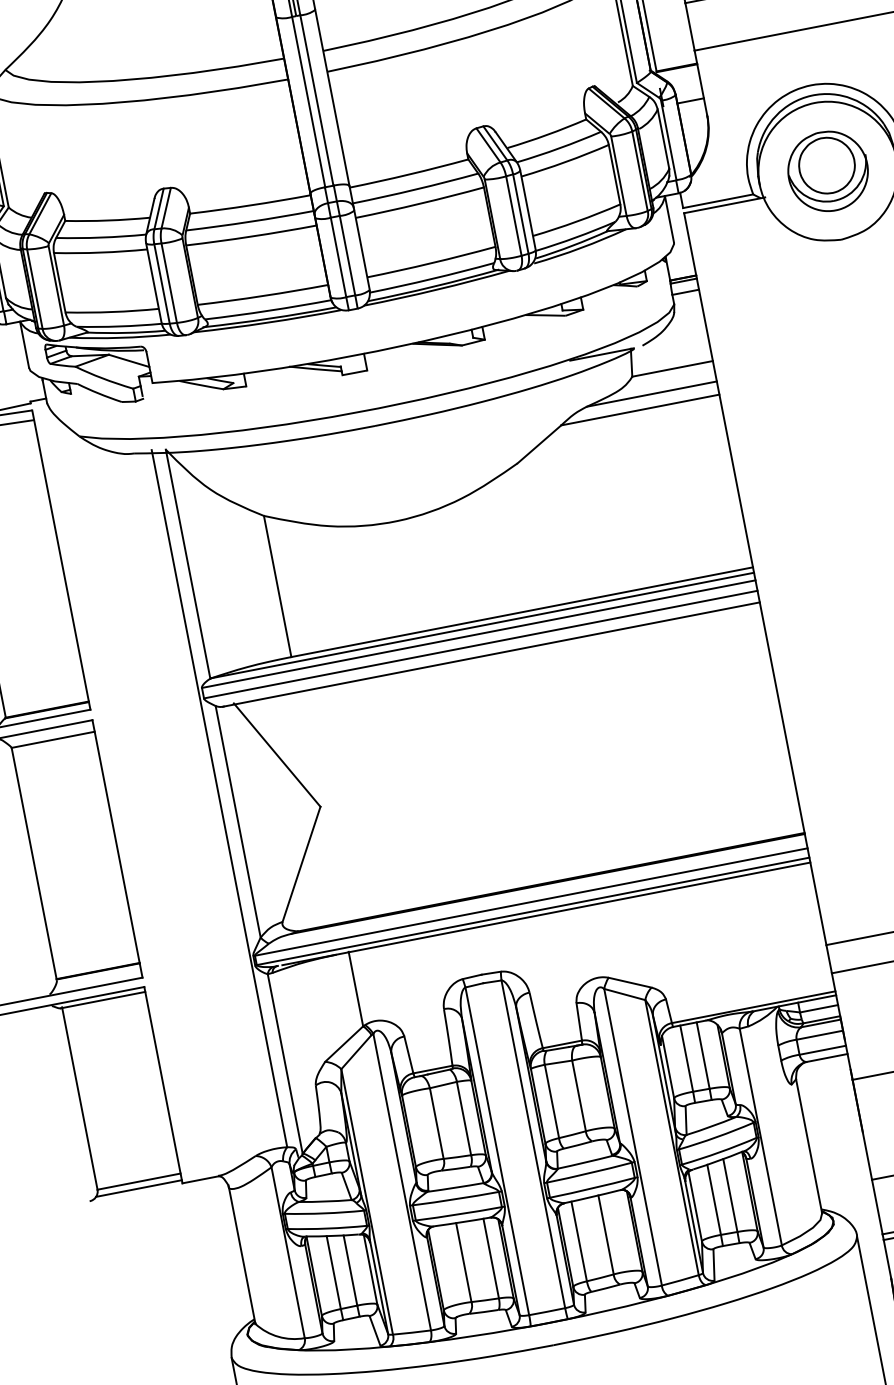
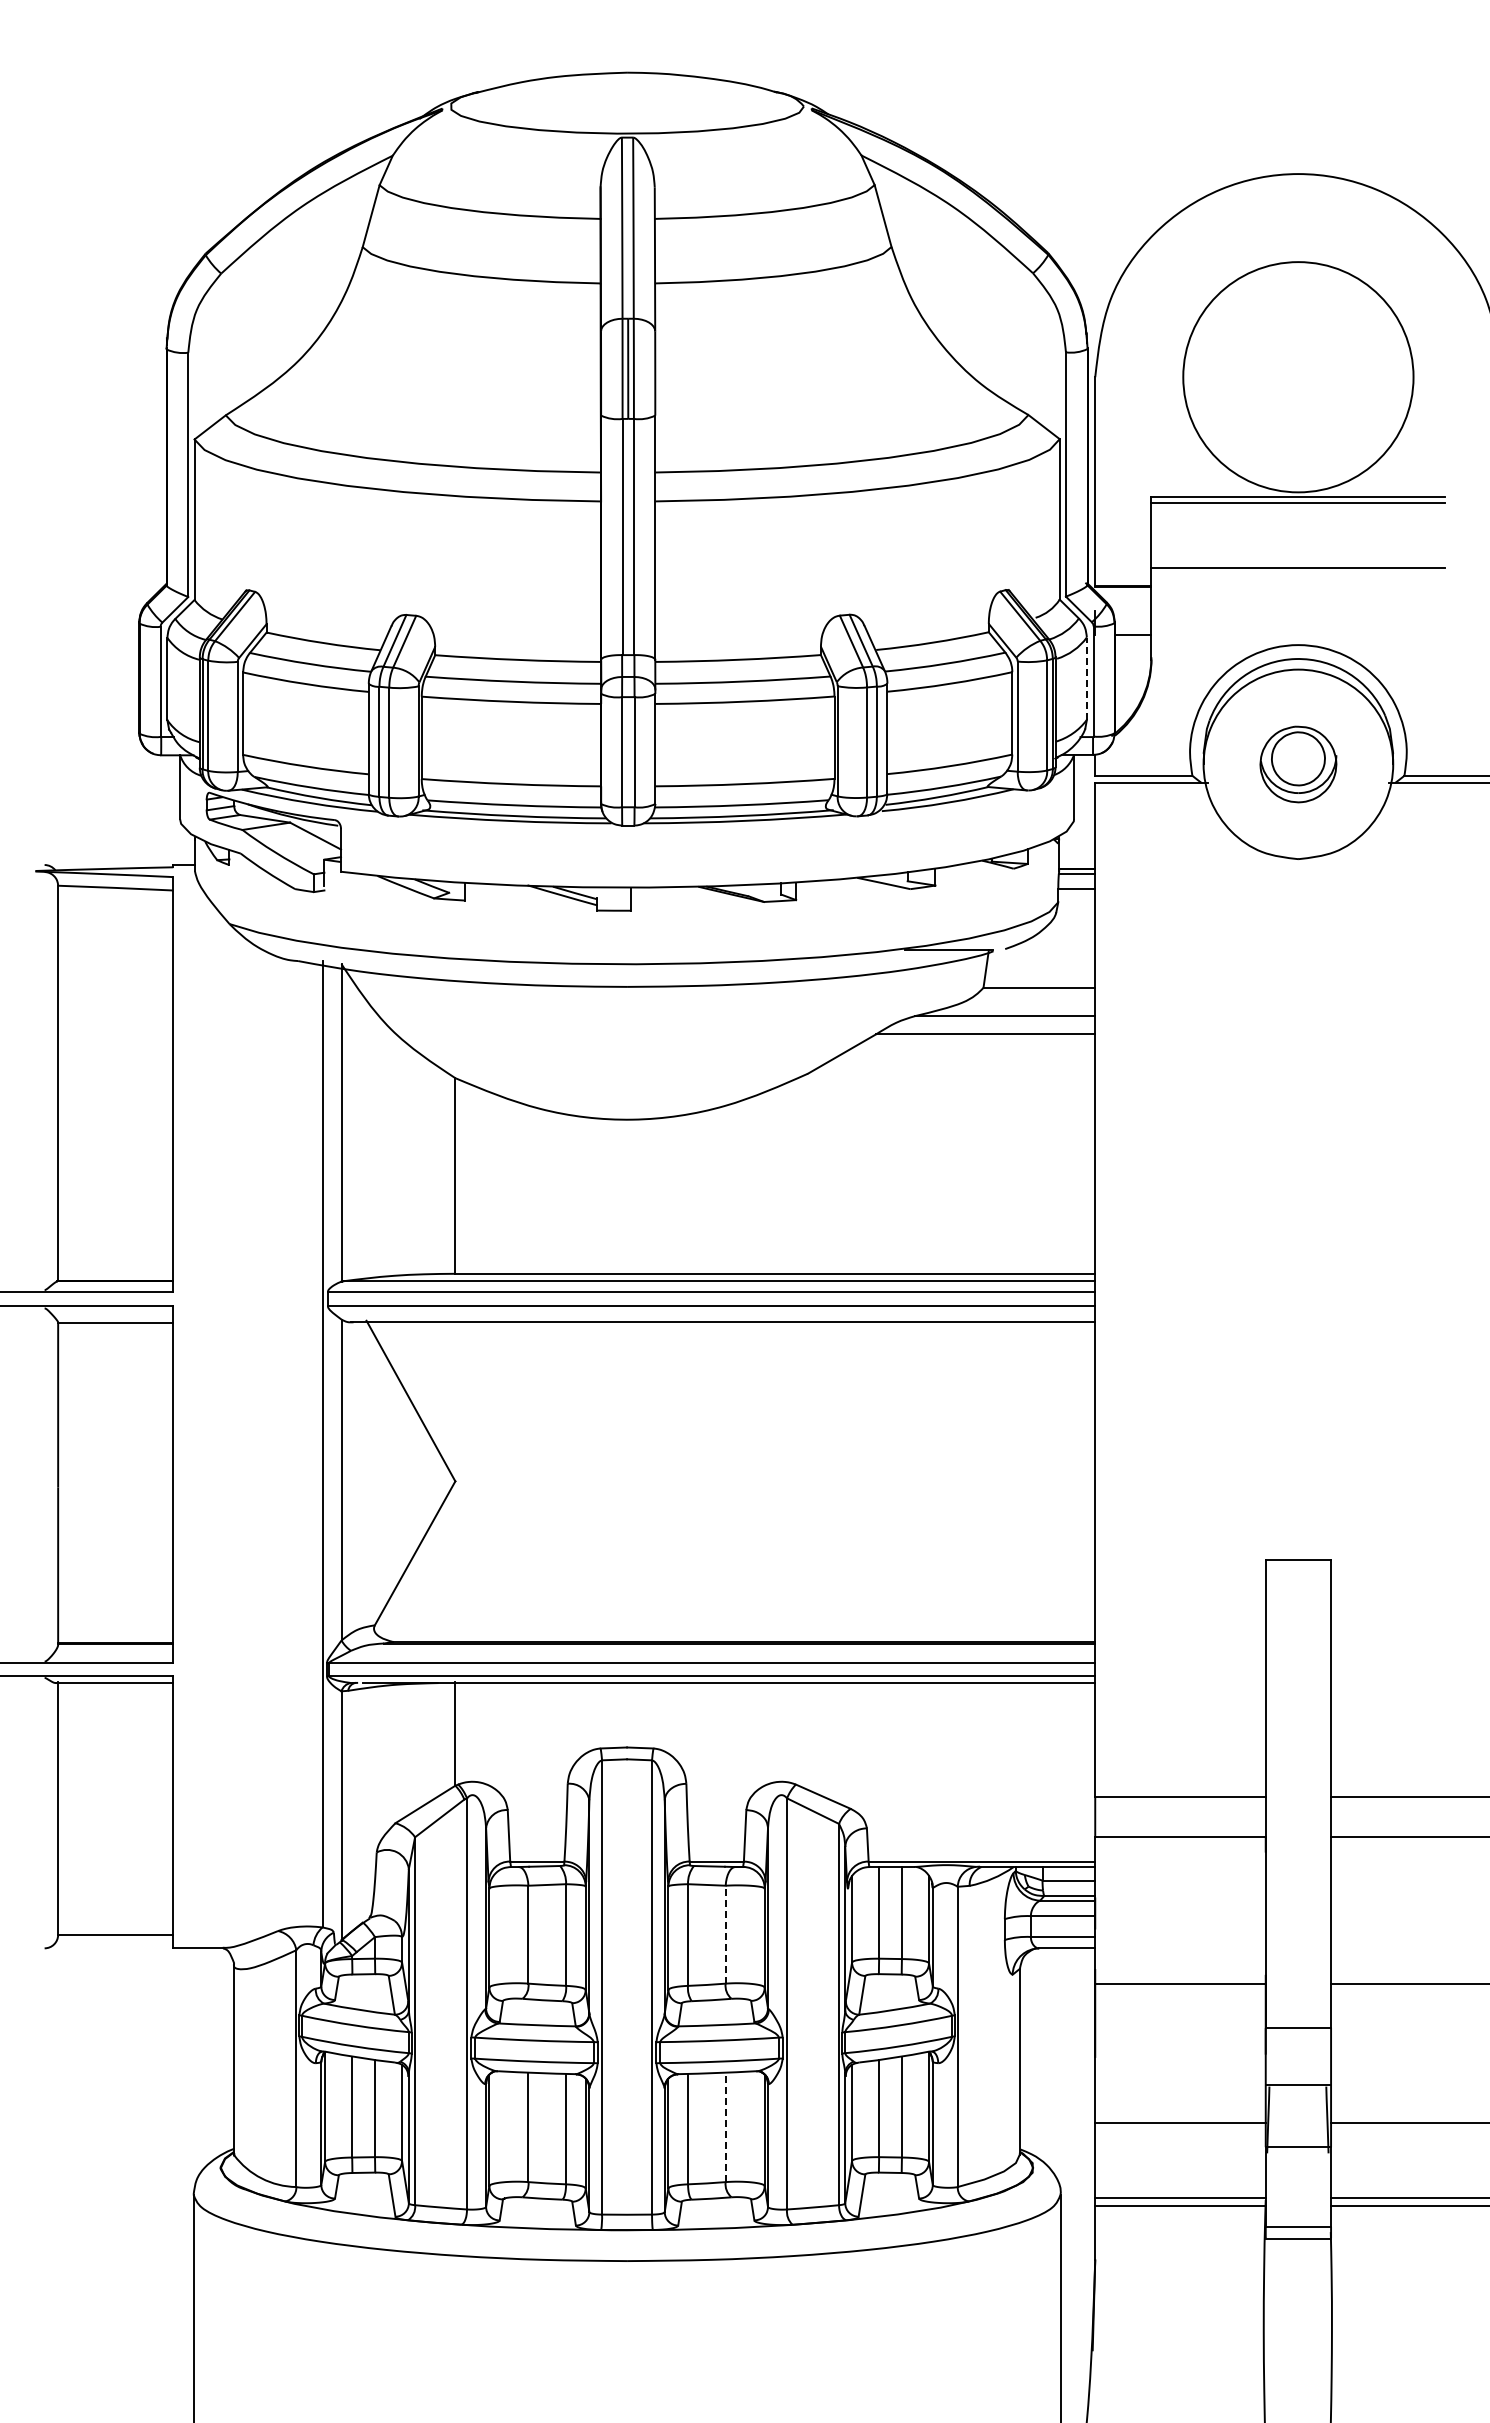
line: (663, 139) -> (1086, 678), solid -> dashed
part: (828, 171) -> (1298, 764), size x0.7
line: (578, 1095) -> (725, 1934), solid -> dashed
line: (138, 1188) -> (113, 1944), removed
line: (605, 1235) -> (725, 2127), solid -> dashed

